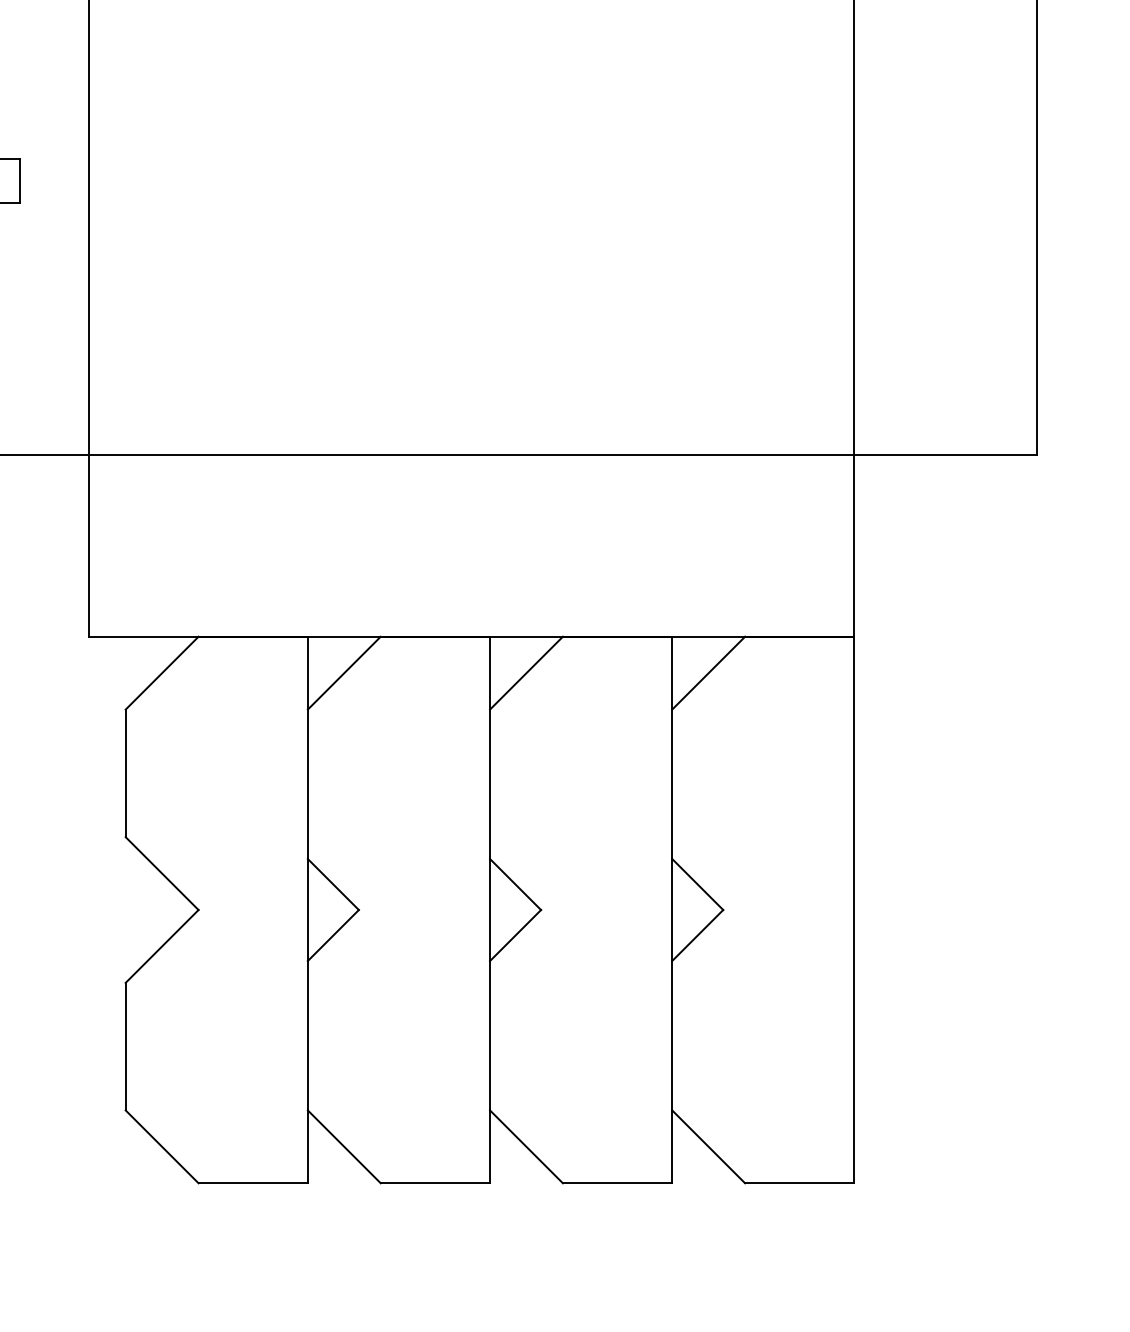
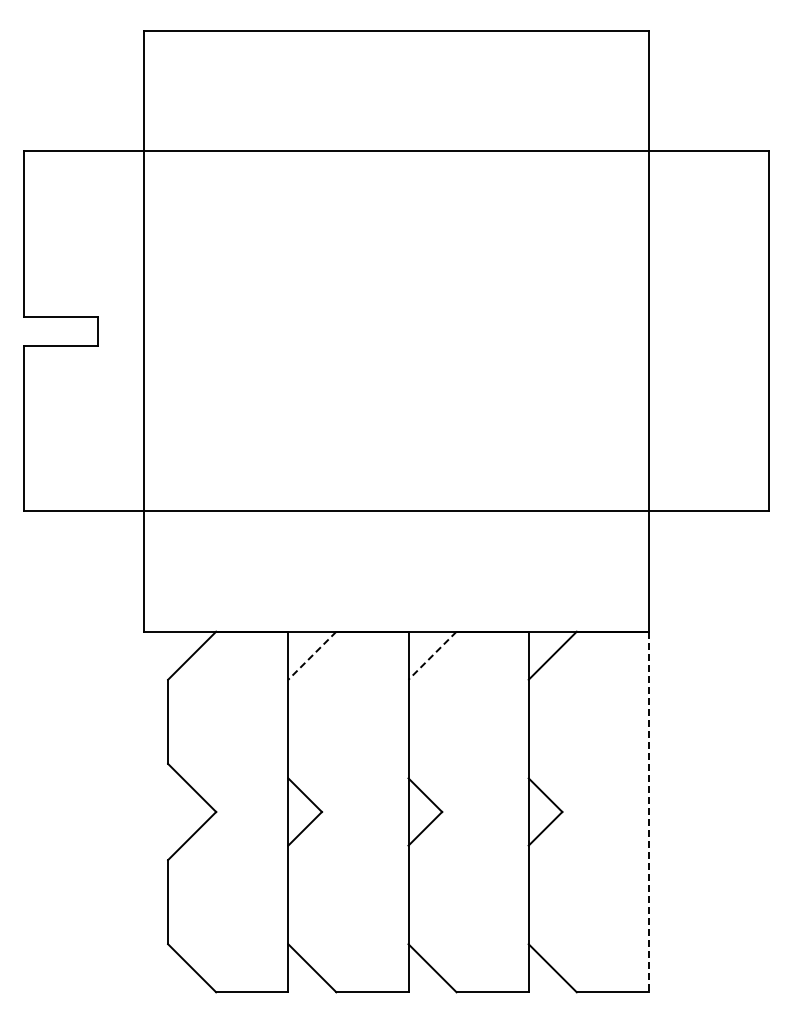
line: (344, 672) -> (312, 655), solid -> dashed
line: (526, 672) -> (432, 655), solid -> dashed
line: (853, 910) -> (648, 812), solid -> dashed

